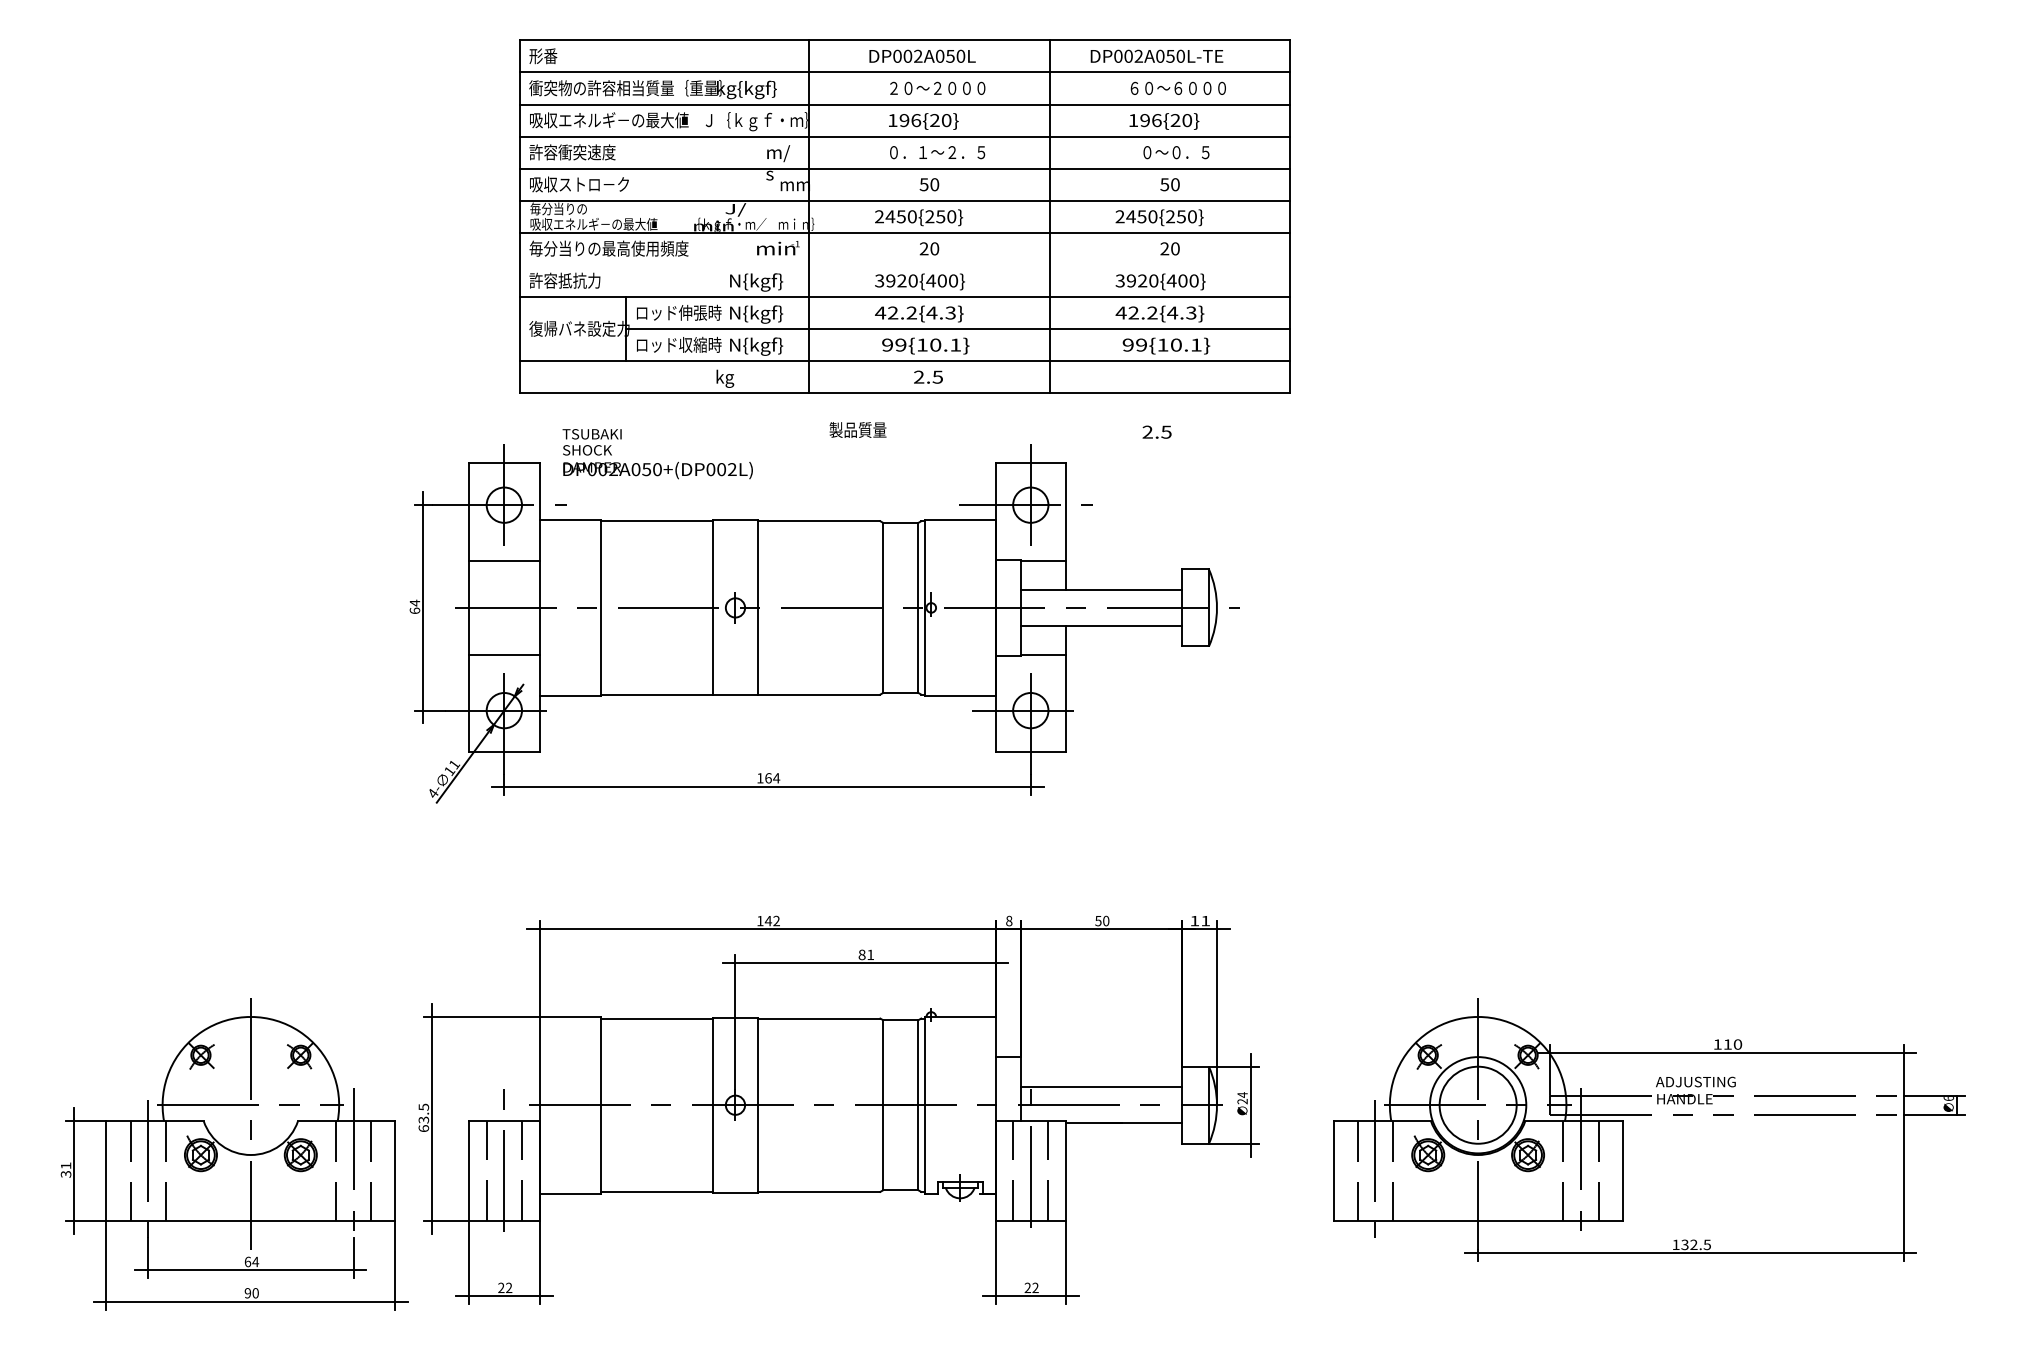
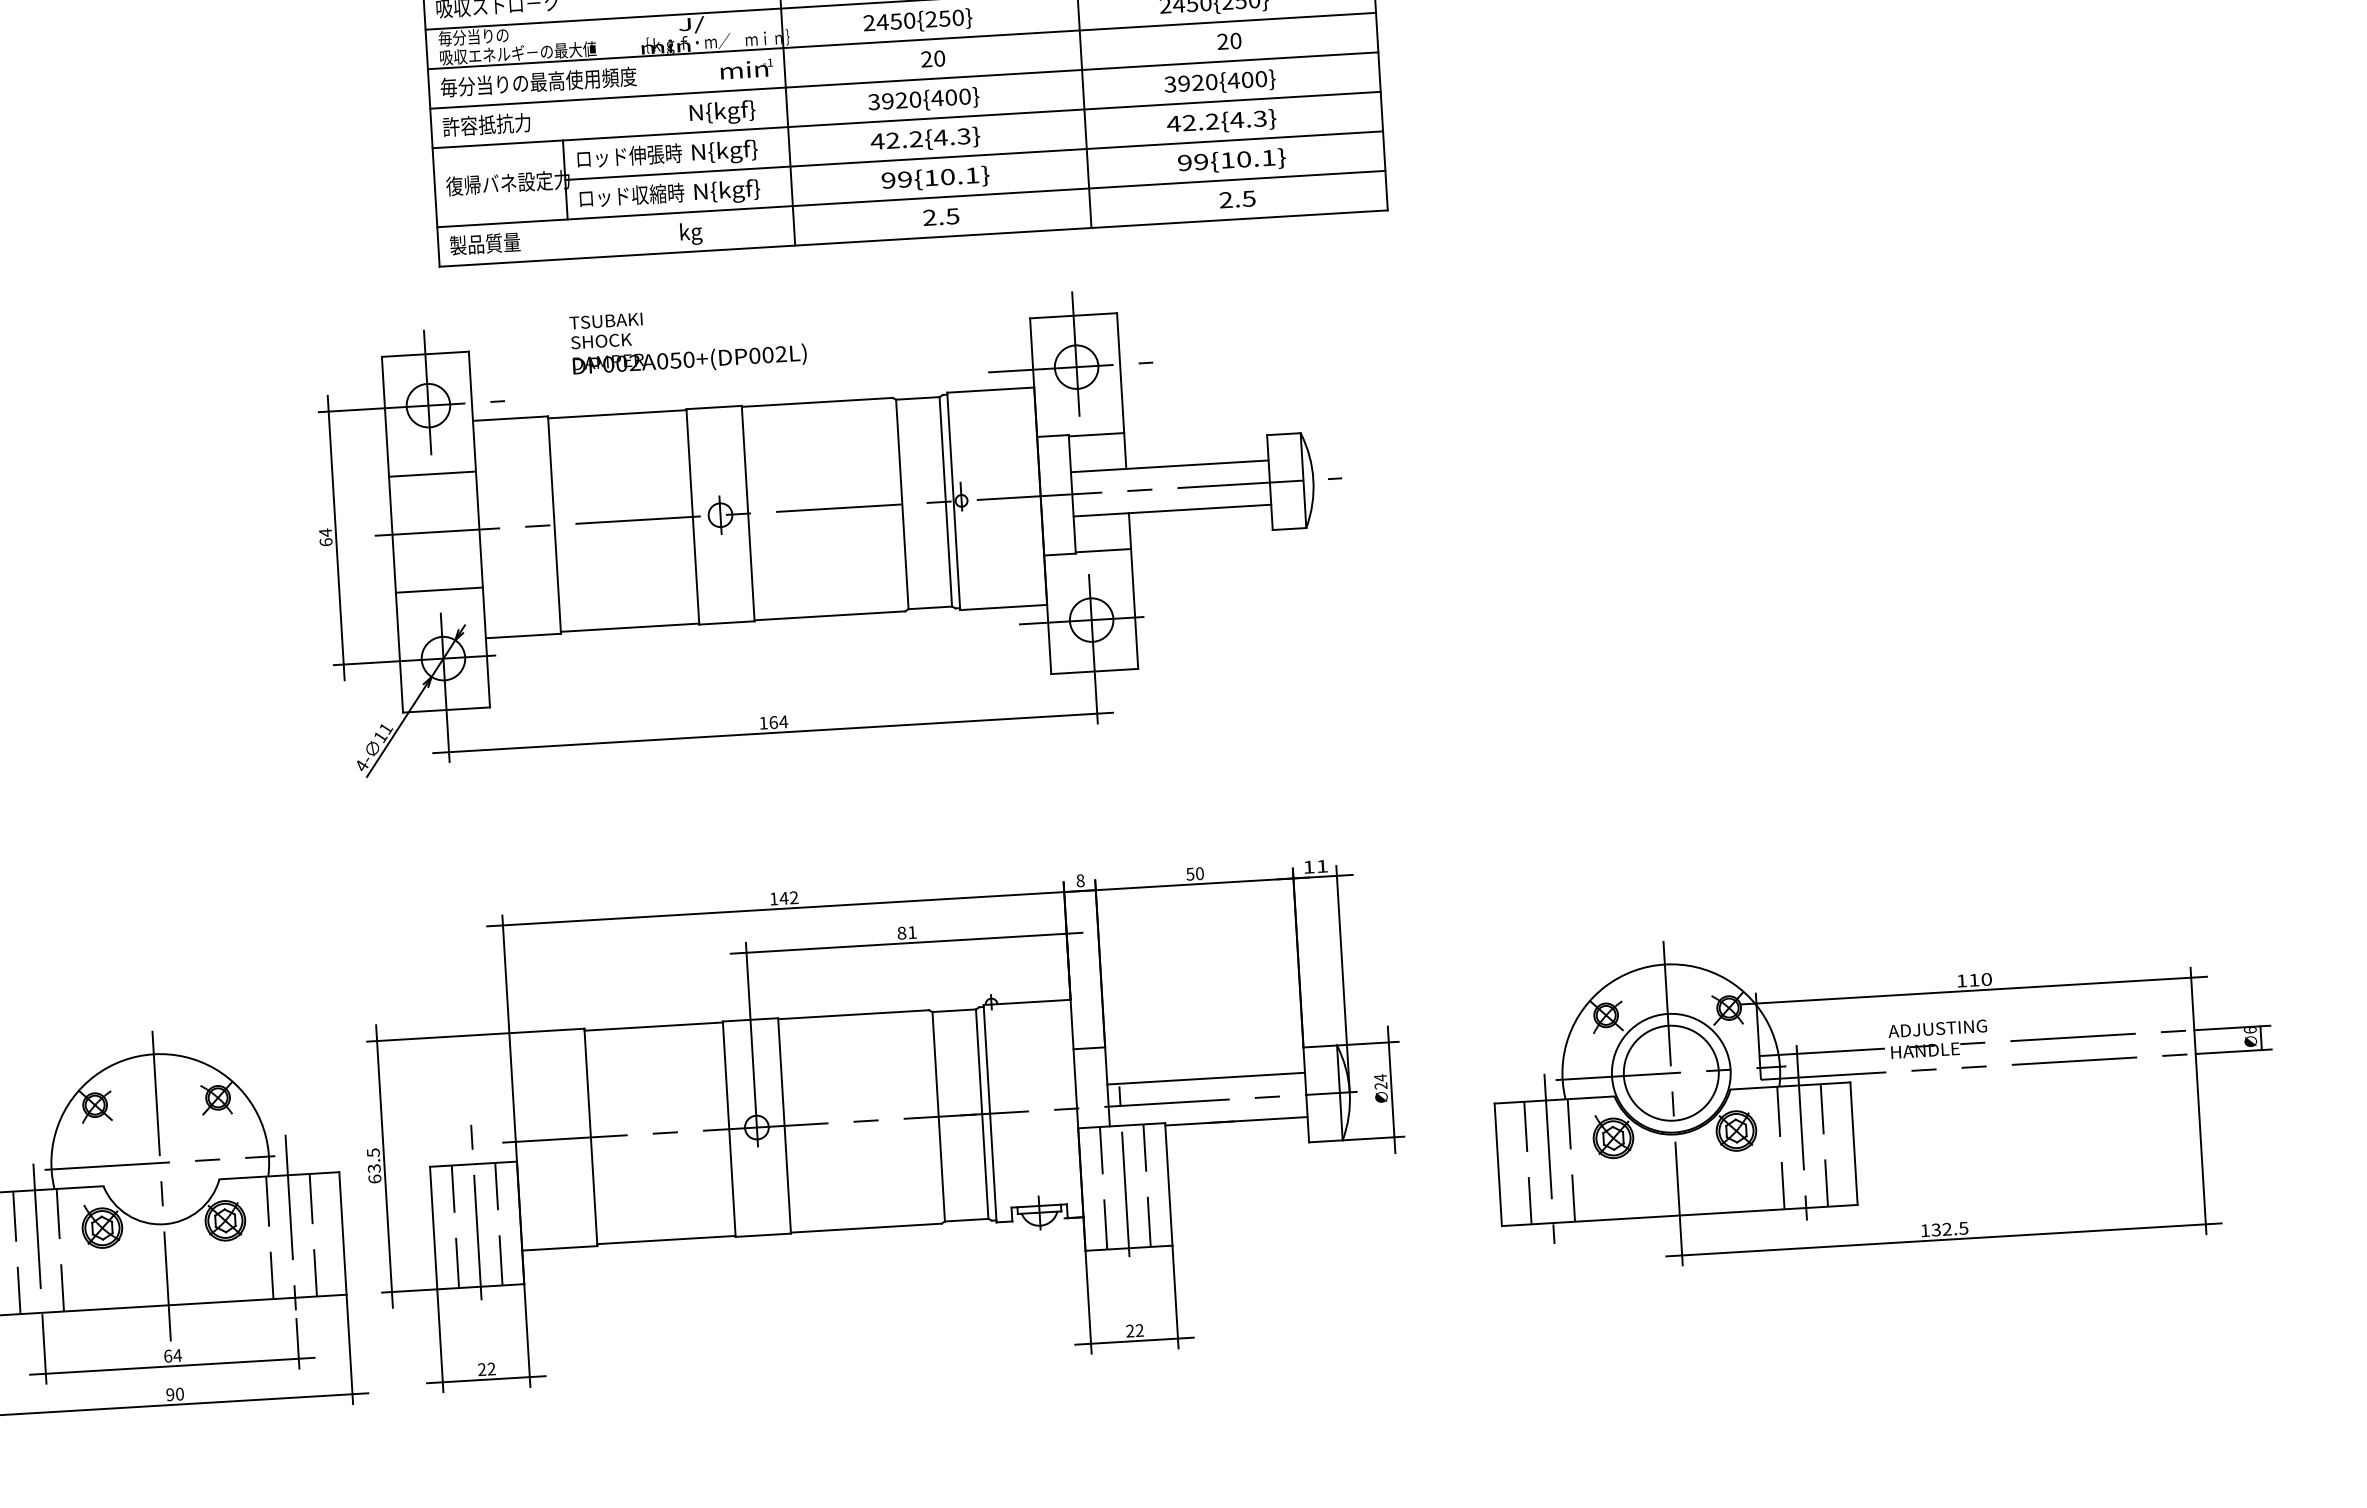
line: (905, 264) -> (904, 79), added
text: (857, 429) -> (484, 243), moved
text: (1156, 431) -> (1236, 198), moved
text: (657, 454) -> (687, 341), moved

